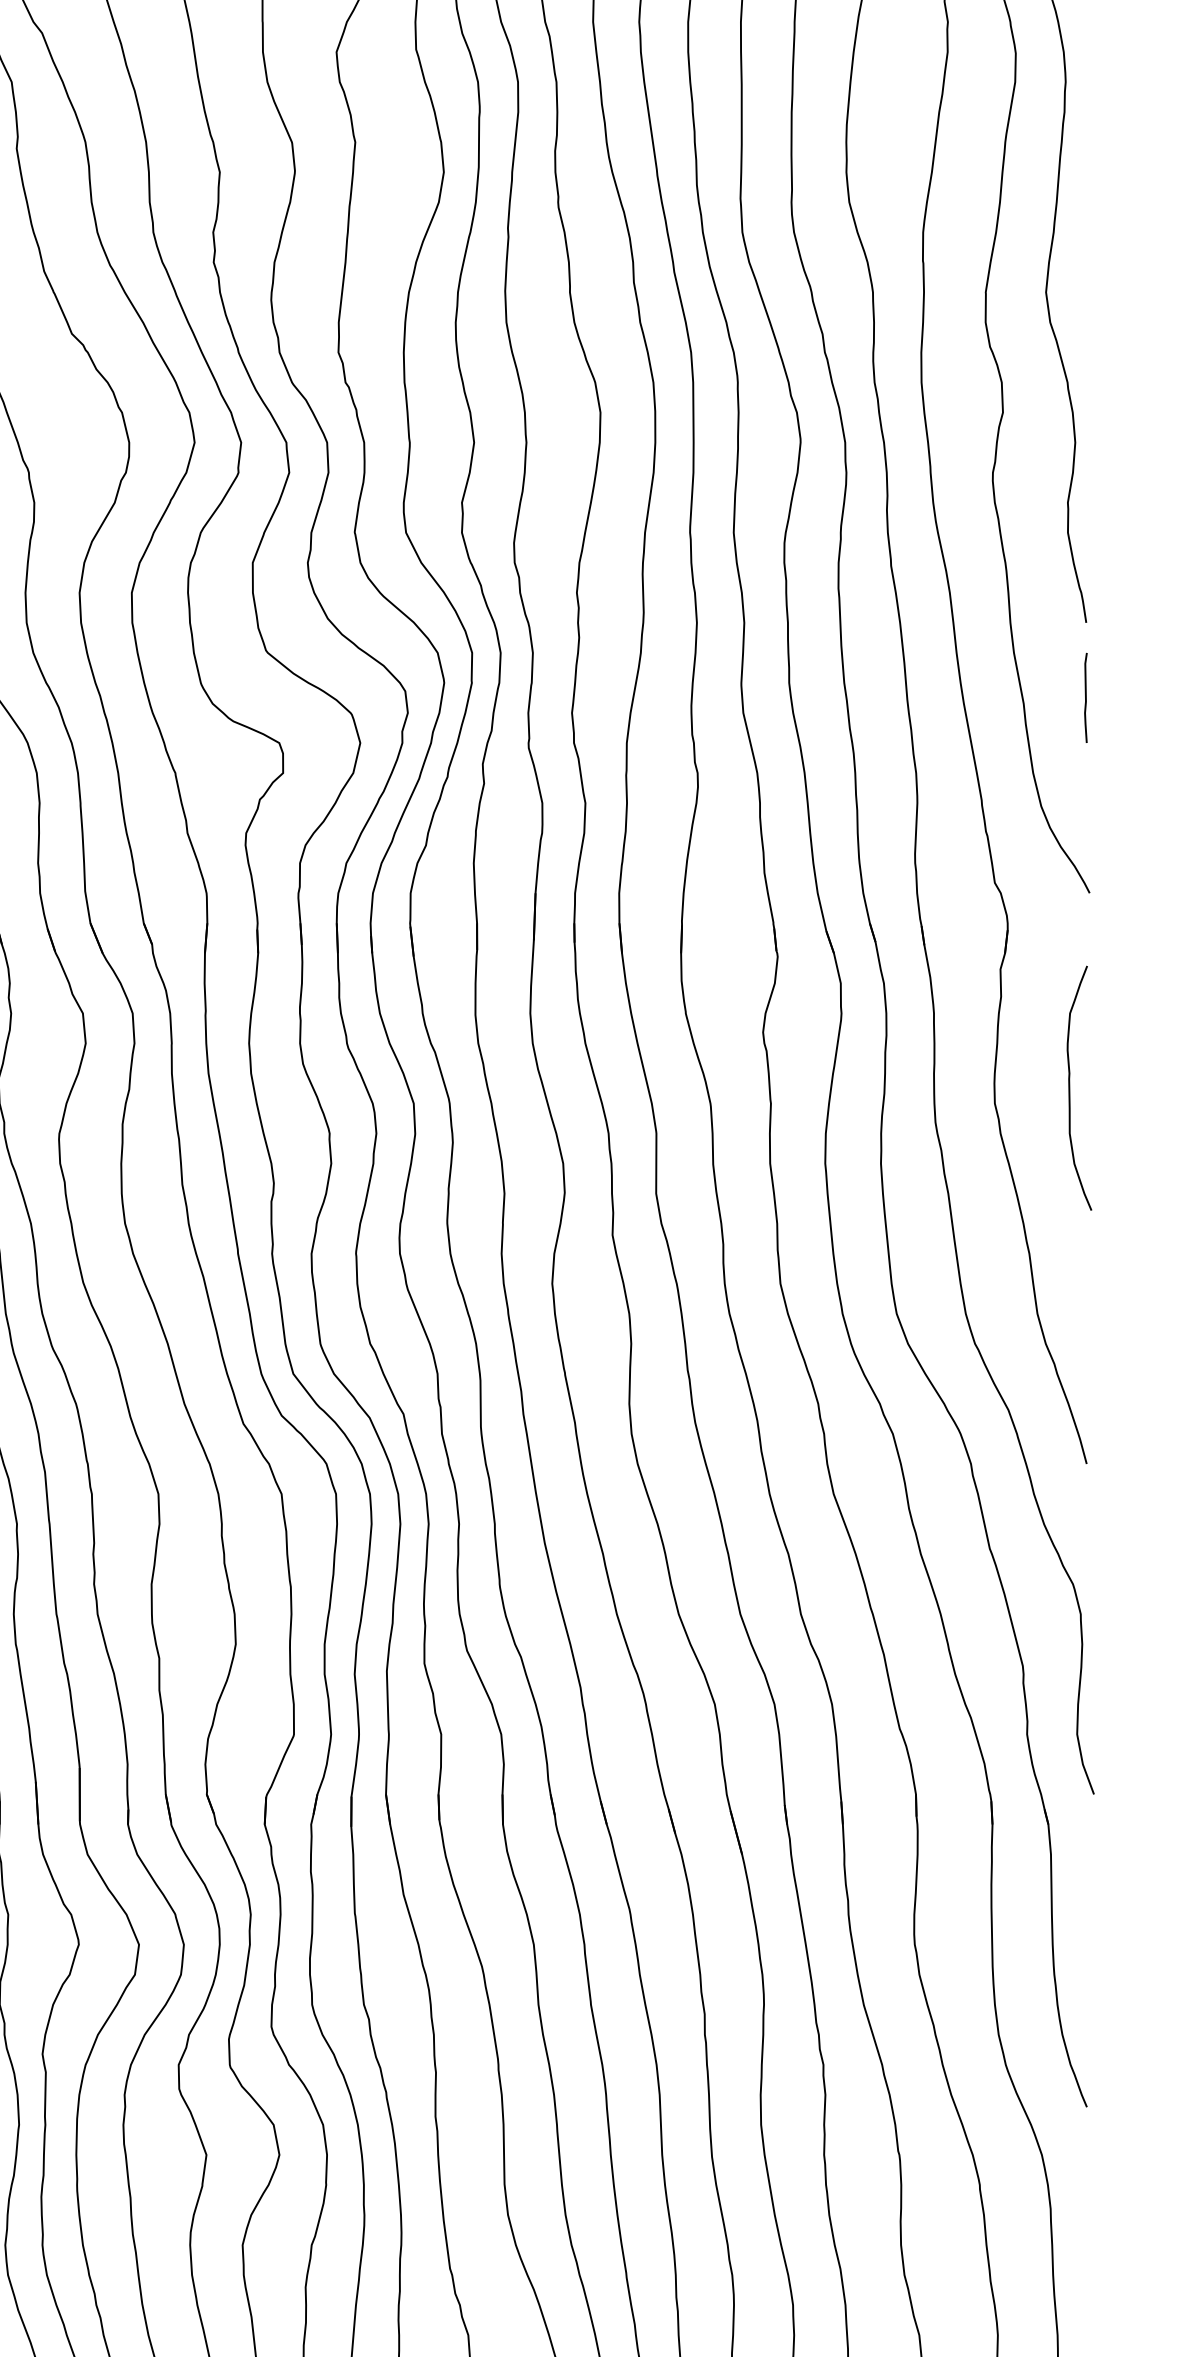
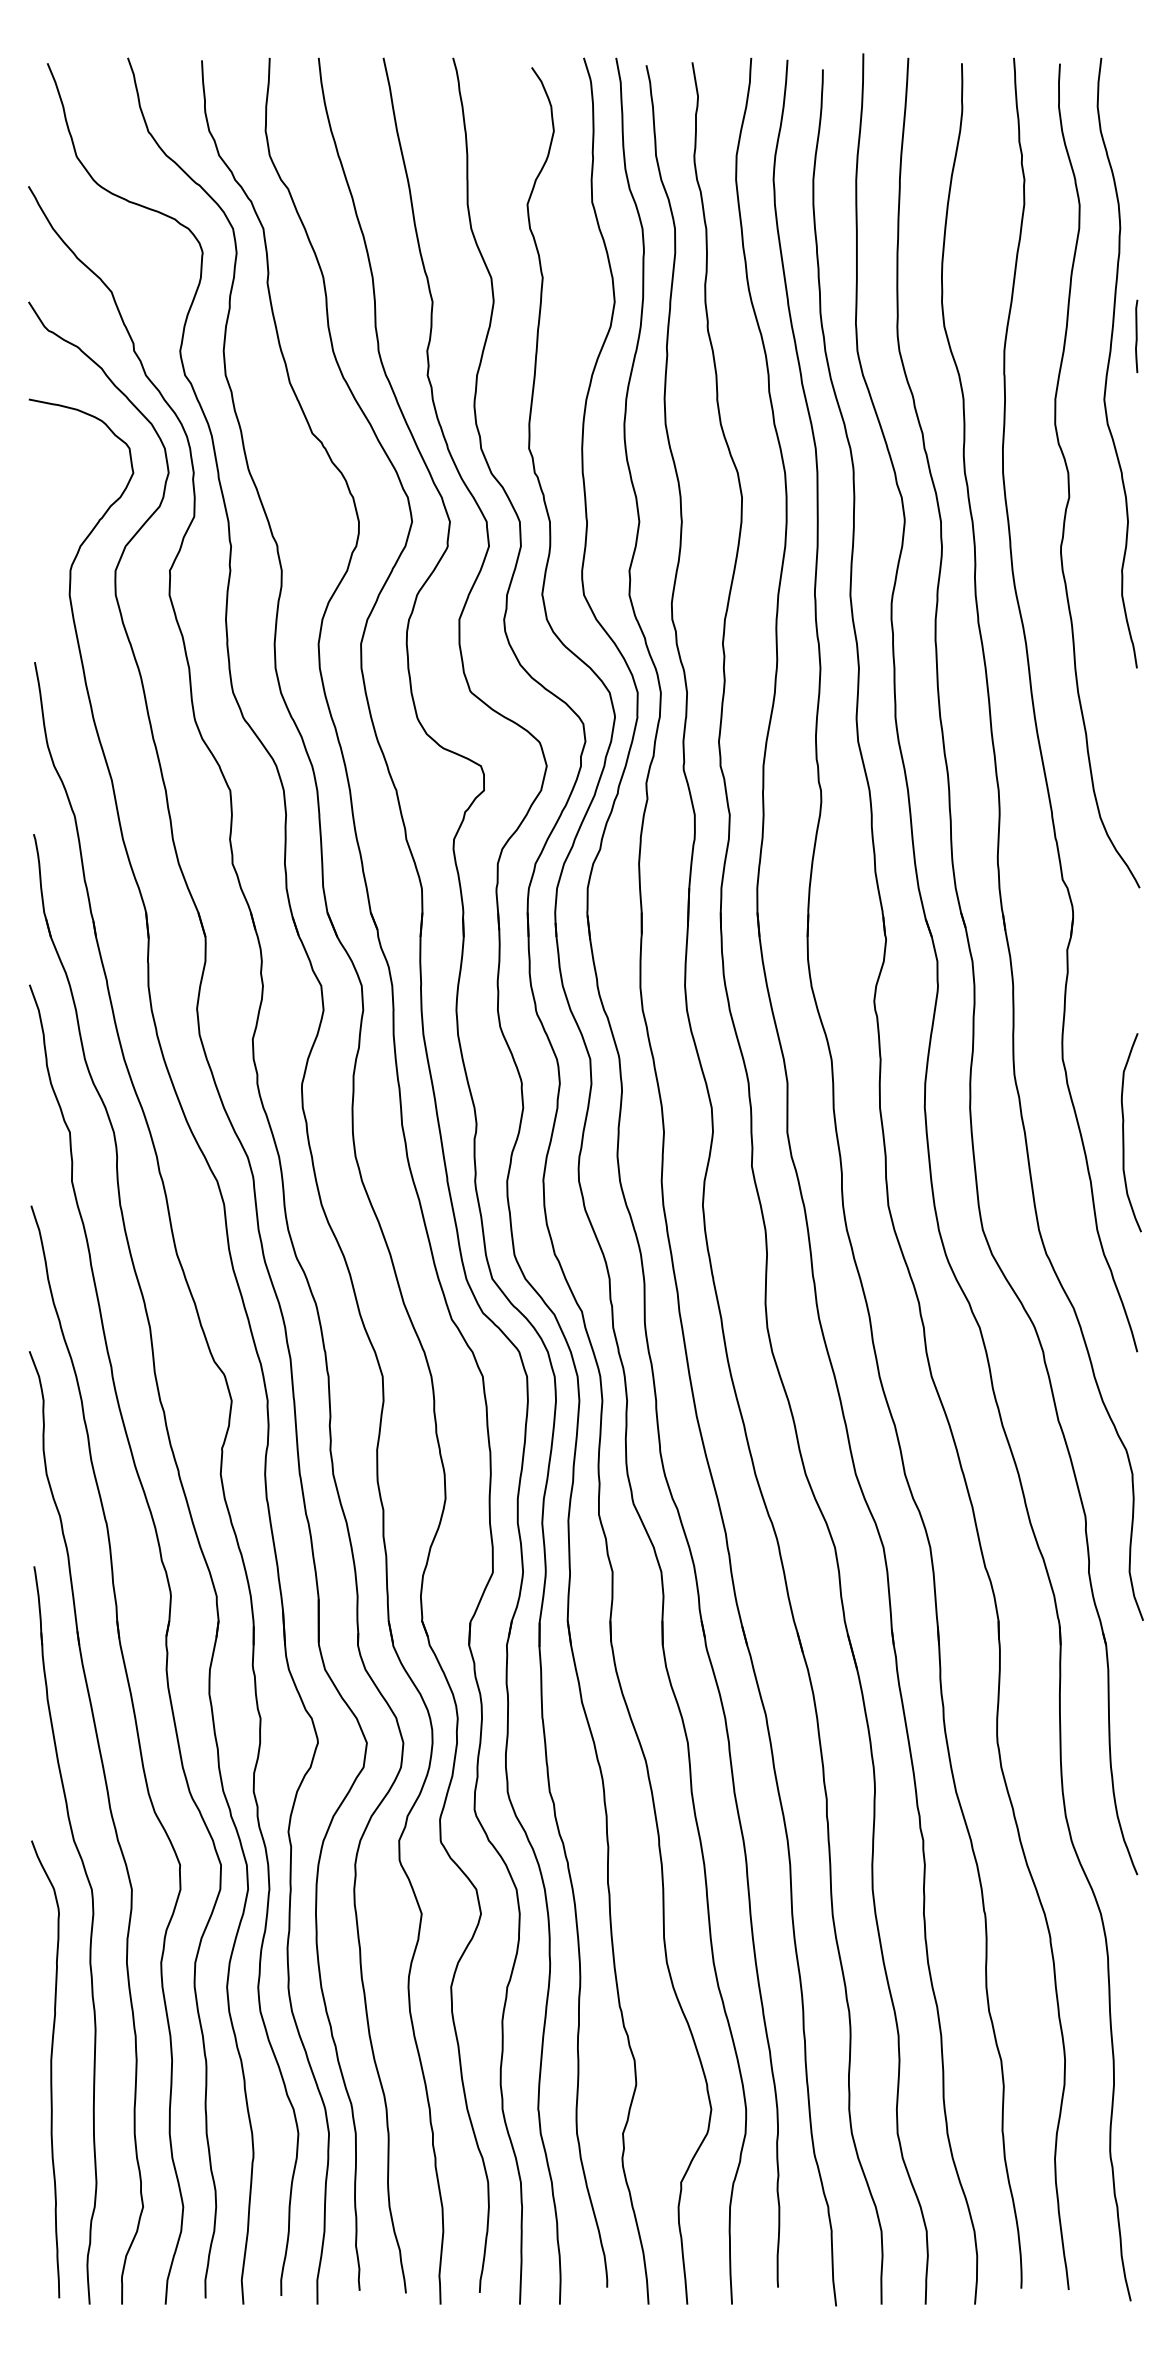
line: (1085, 696) -> (1136, 335), moved
curve: (1070, 1087) -> (1124, 1132), moved

